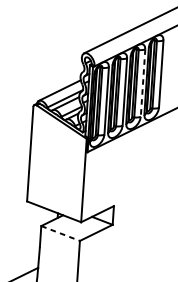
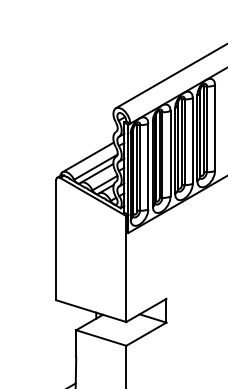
line: (142, 82) -> (192, 140), dashed -> solid
line: (60, 233) -> (101, 338), dashed -> solid

